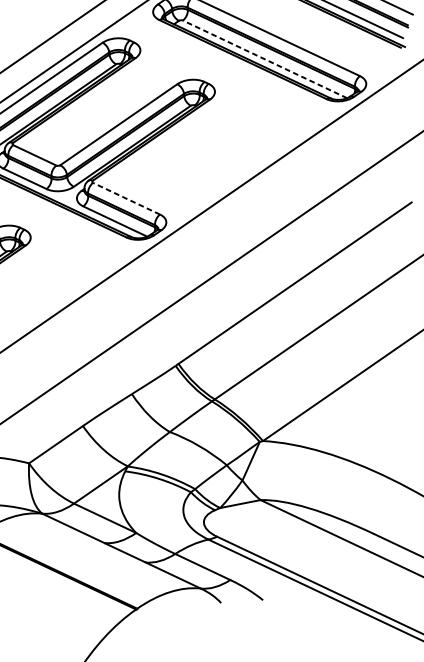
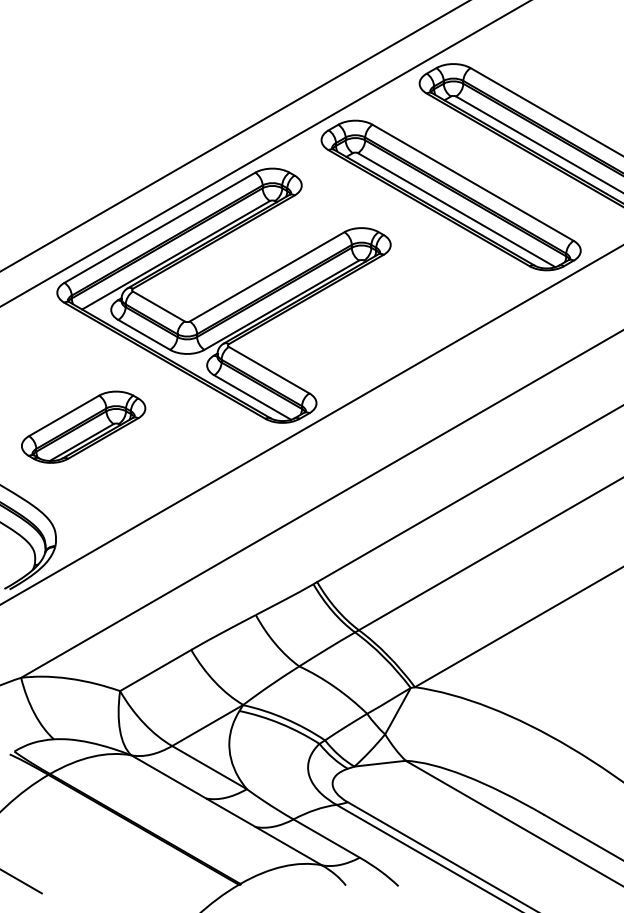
line: (264, 58) -> (456, 209), dashed -> solid
line: (125, 198) -> (268, 369), dashed -> solid

